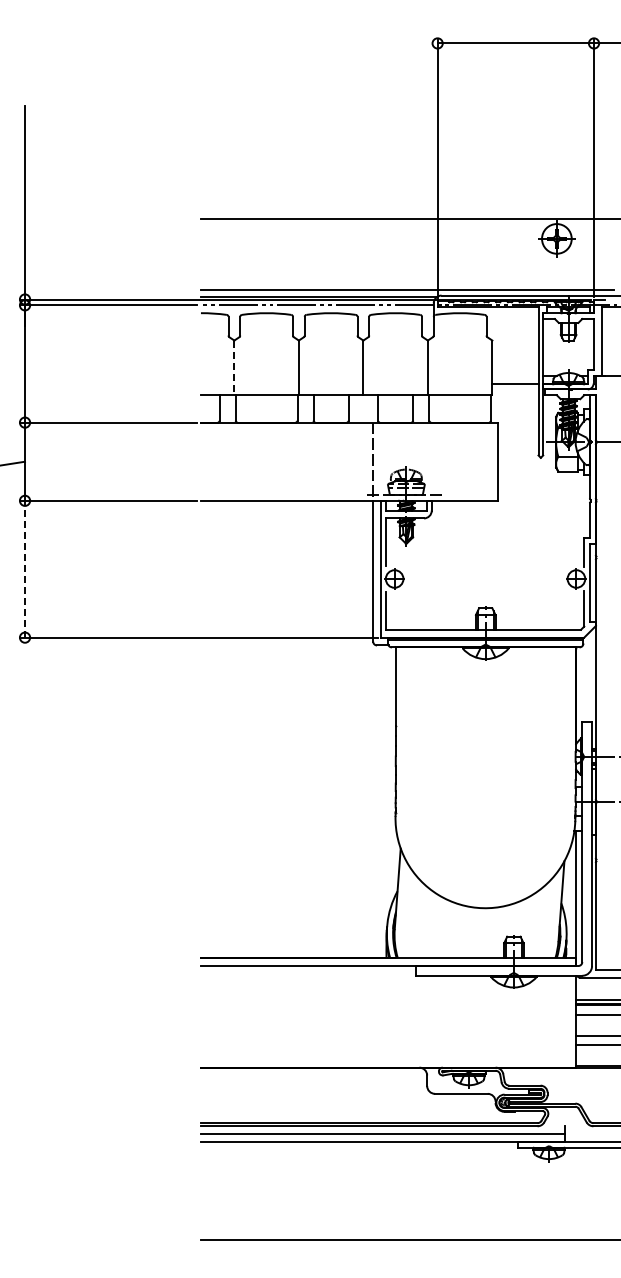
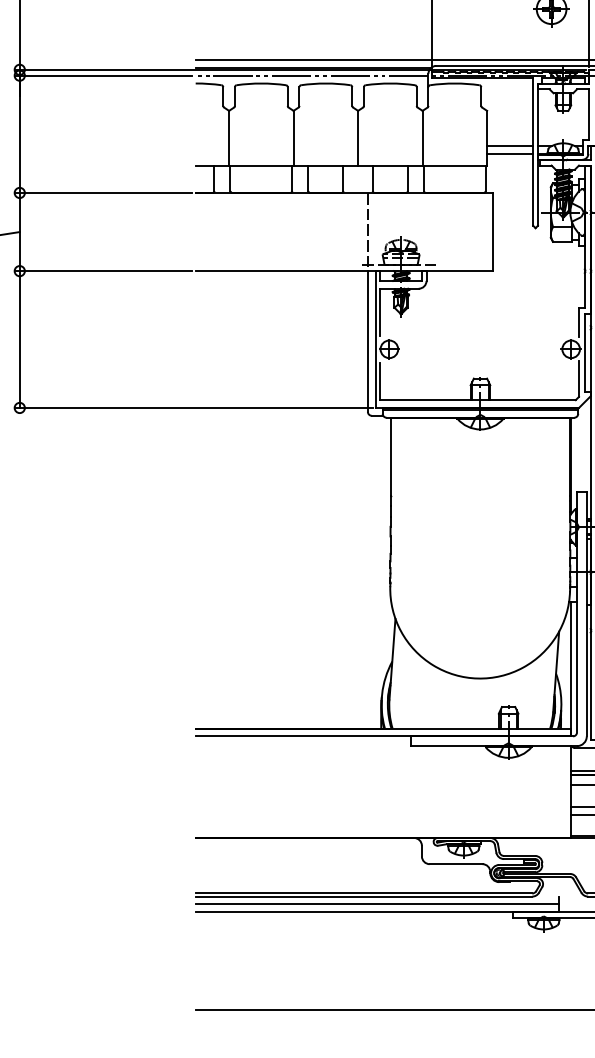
line: (234, 368) -> (229, 138), dashed -> solid
line: (515, 375) -> (510, 145), added
line: (25, 568) -> (20, 338), dashed -> solid

